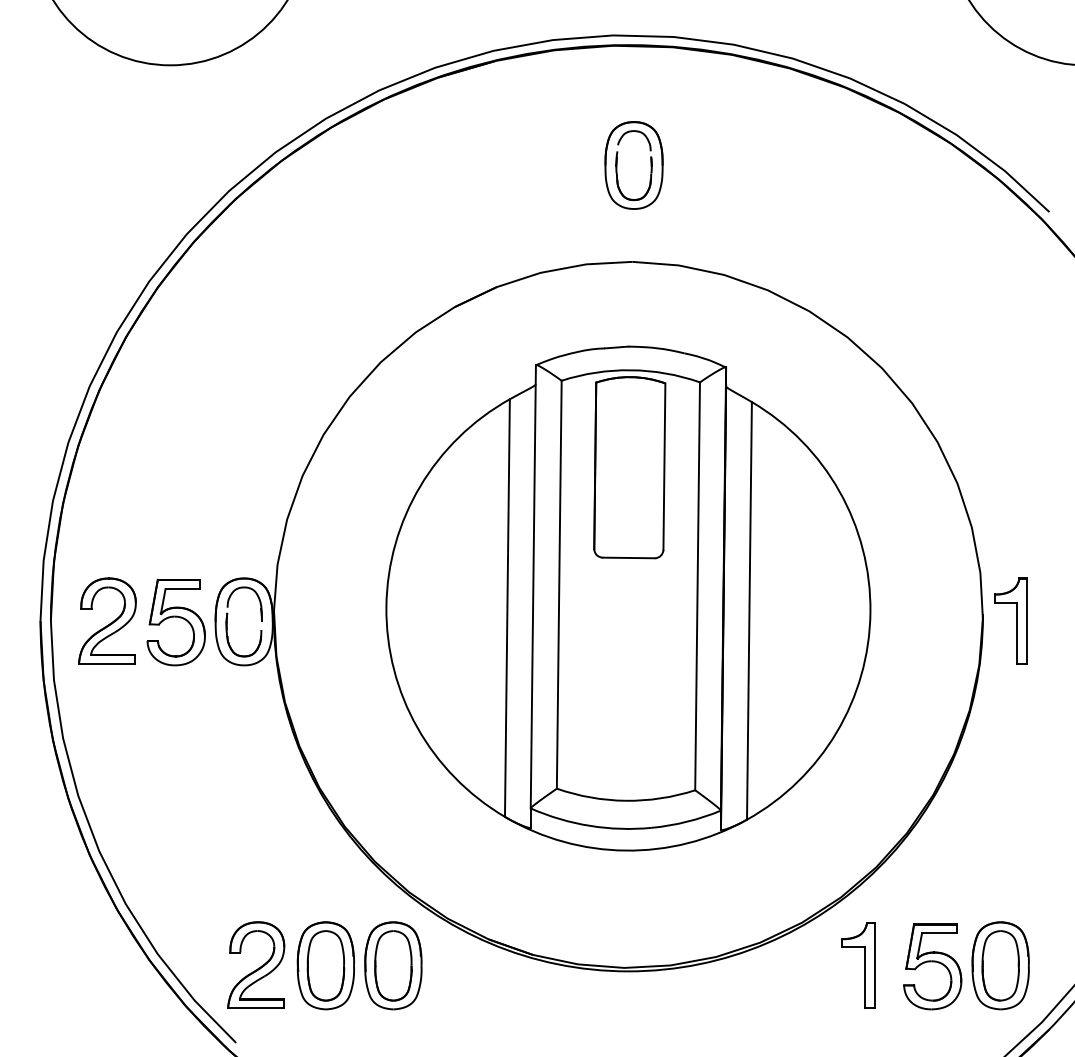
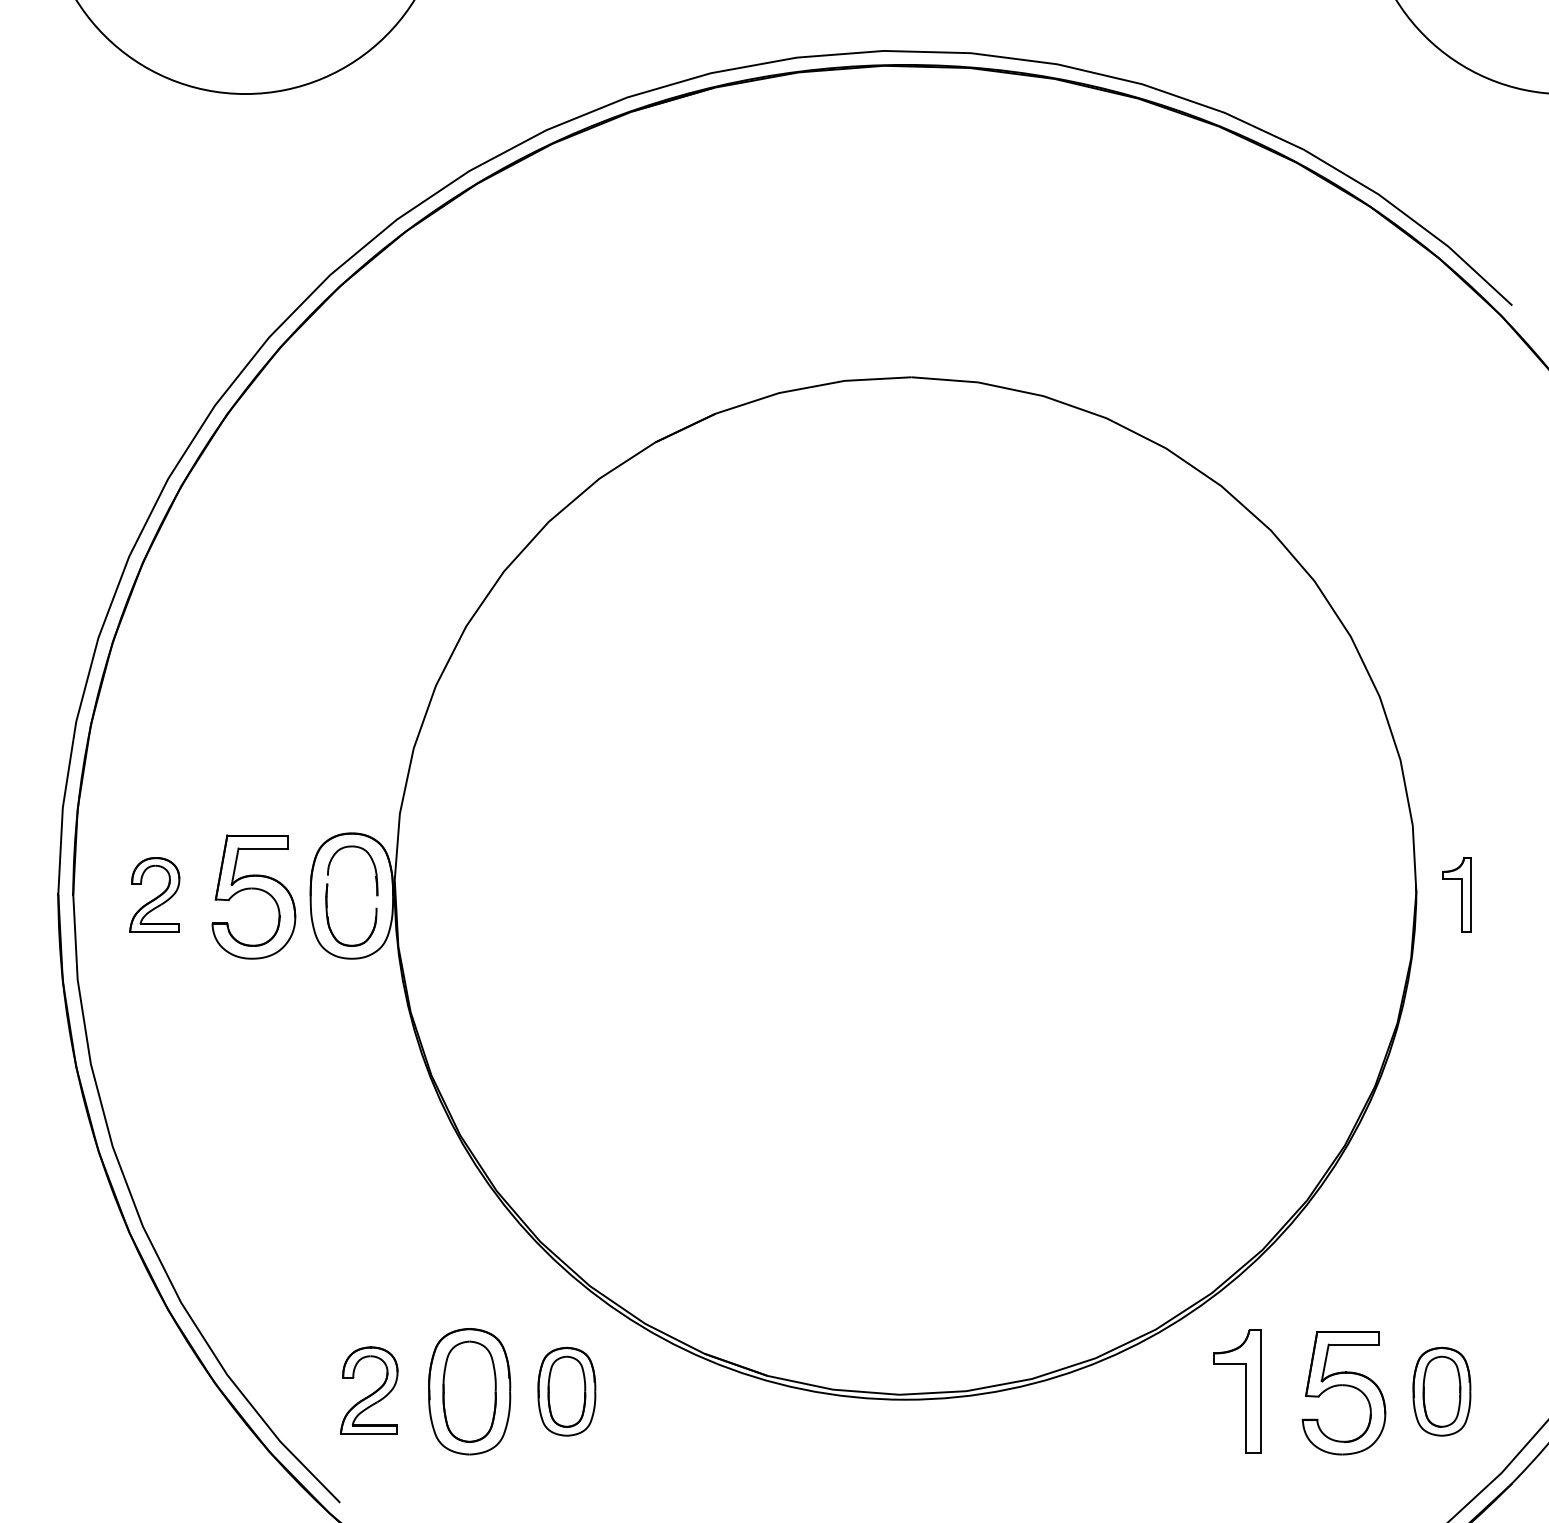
part: (633, 165) -> (912, 238), removed
part: (628, 598) -> (905, 862), removed
part: (107, 620) -> (154, 894), size x0.6
part: (1010, 620) -> (1456, 894), size x0.6
part: (256, 964) -> (369, 1389), size x0.7
part: (393, 965) -> (566, 1391), size x0.7
part: (1000, 965) -> (1441, 1391), size x0.7

